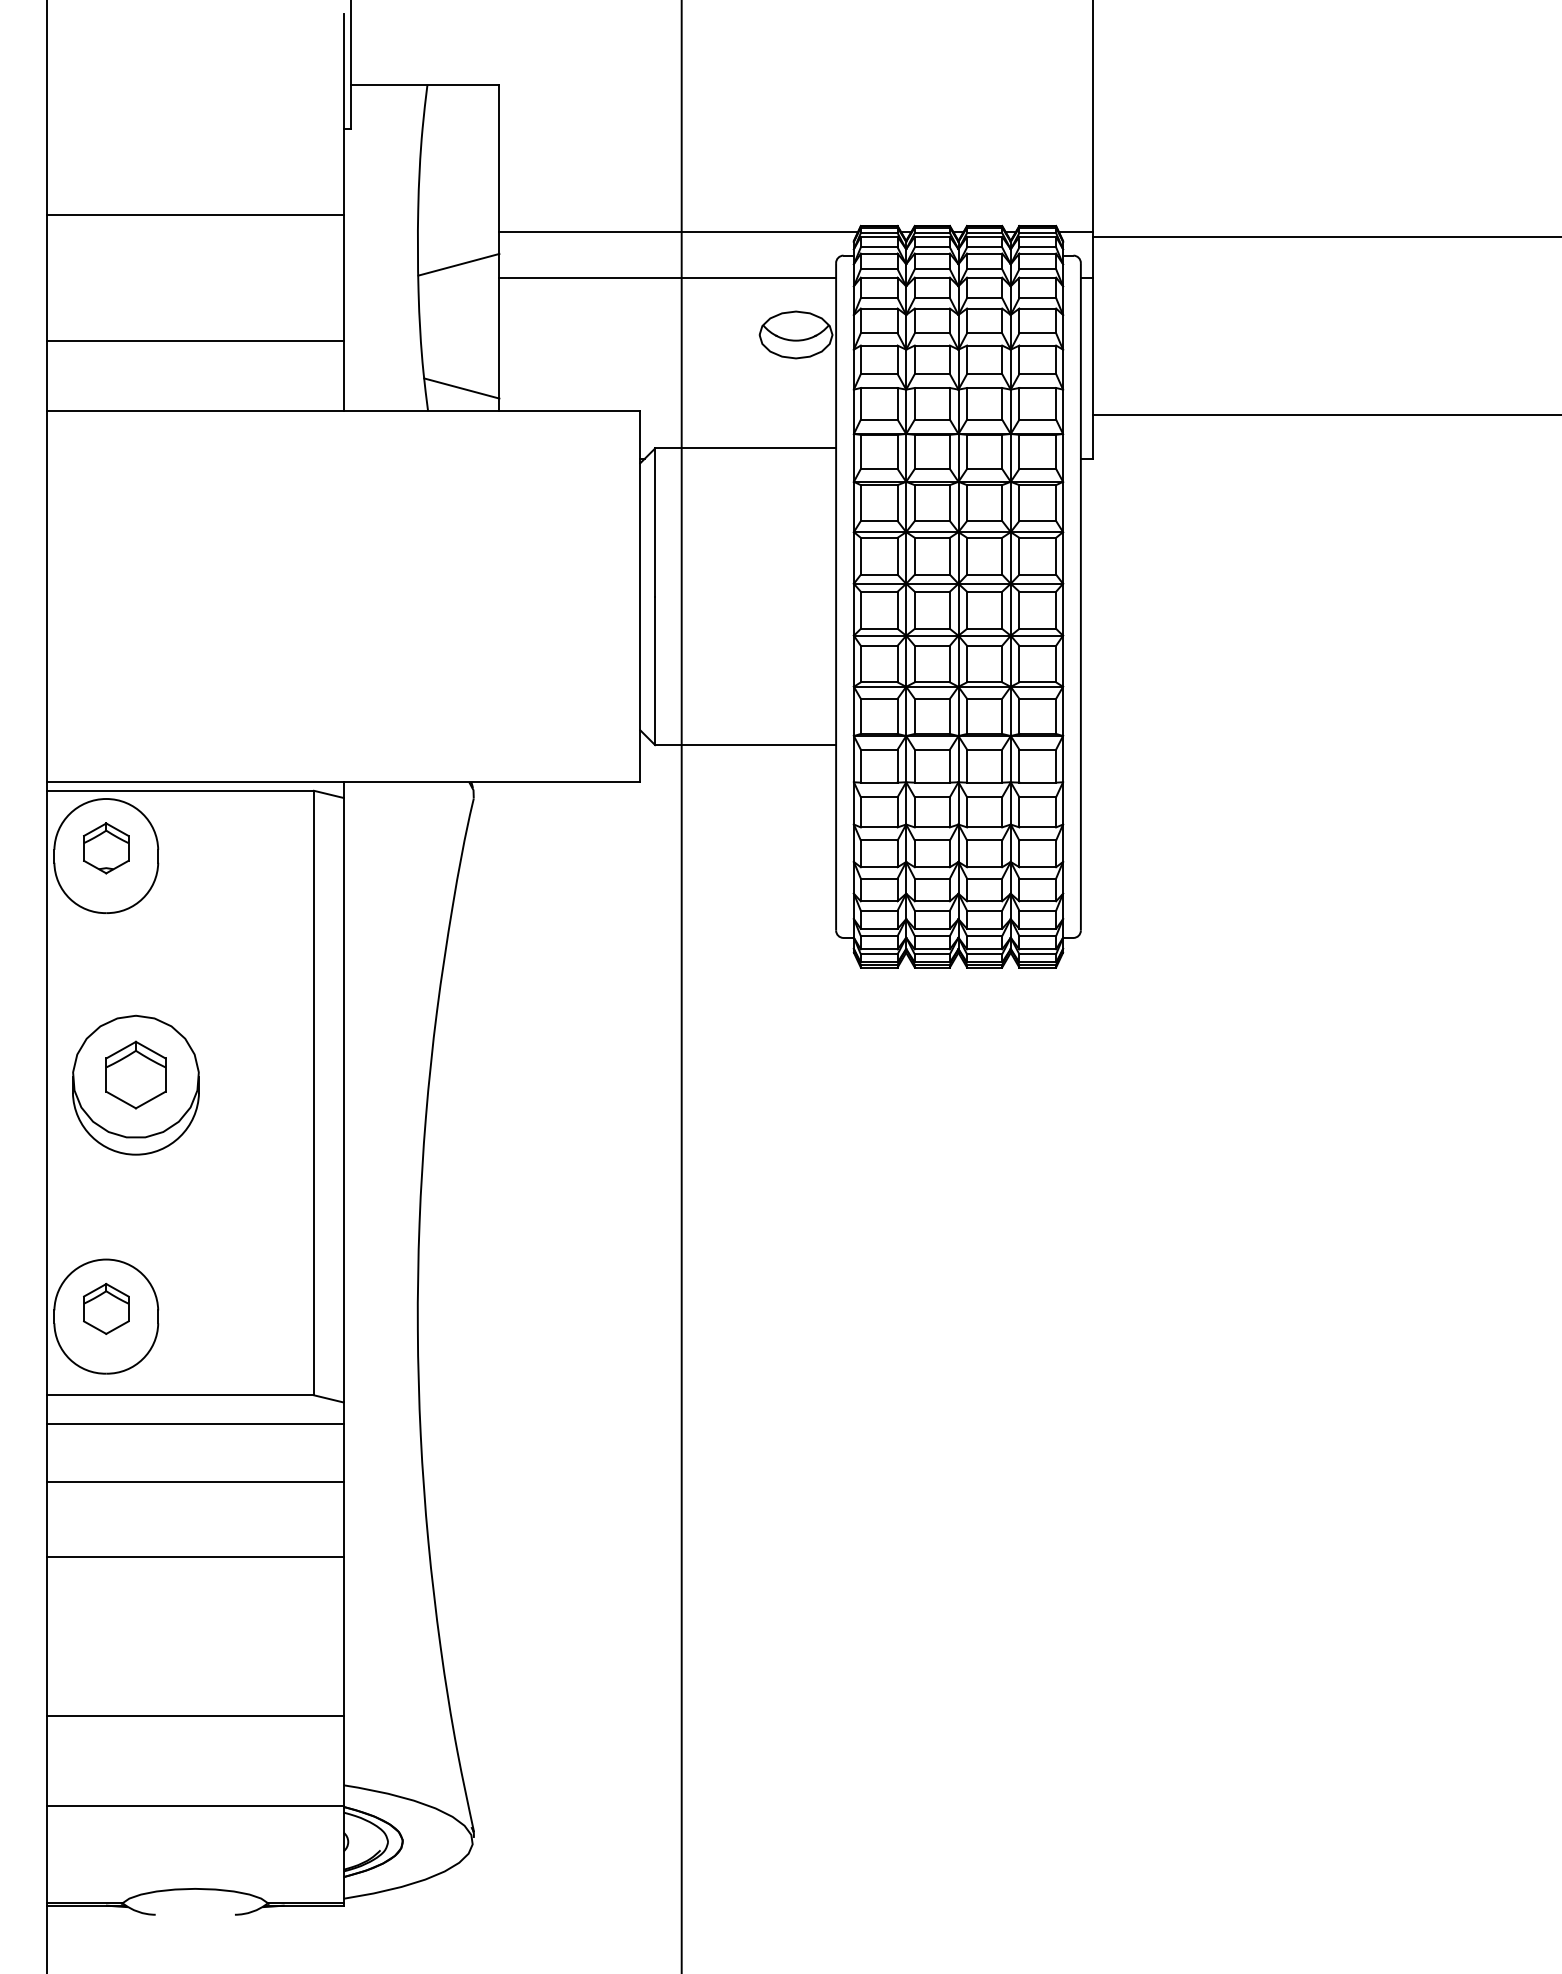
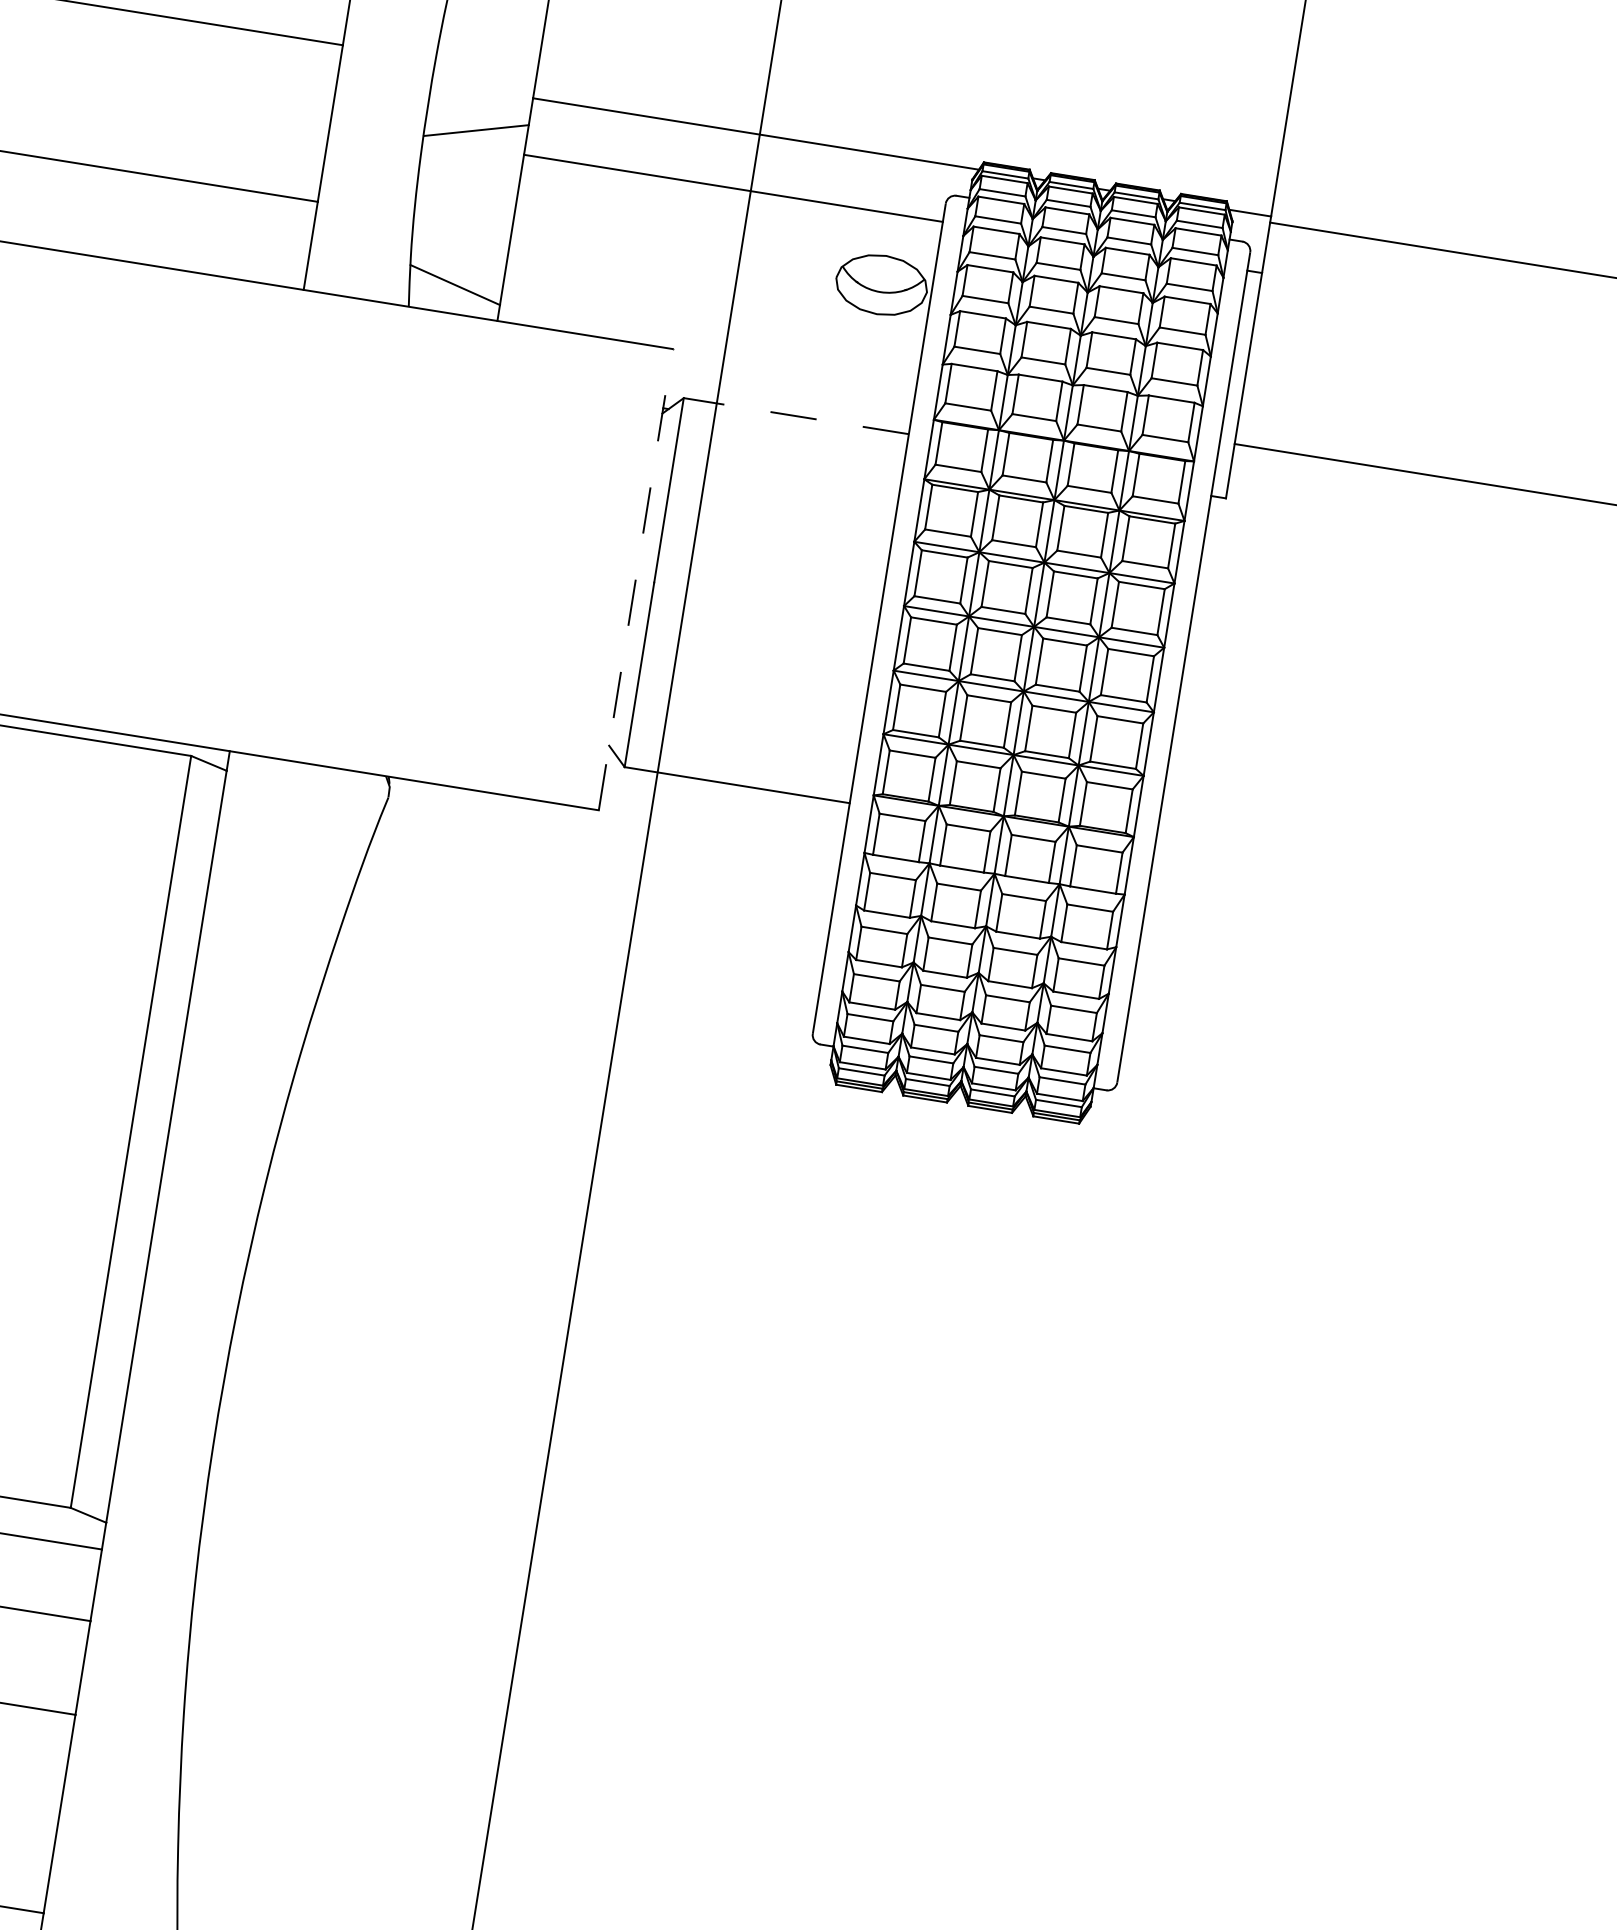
line: (745, 448) -> (796, 416), solid -> dashed
line: (640, 596) -> (636, 579), solid -> dashed

